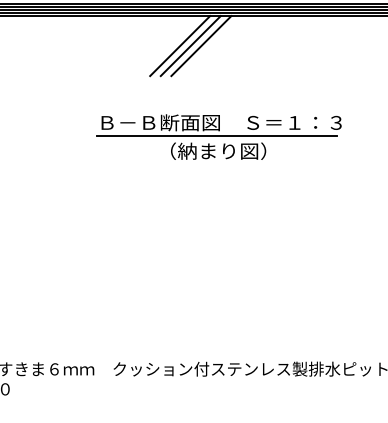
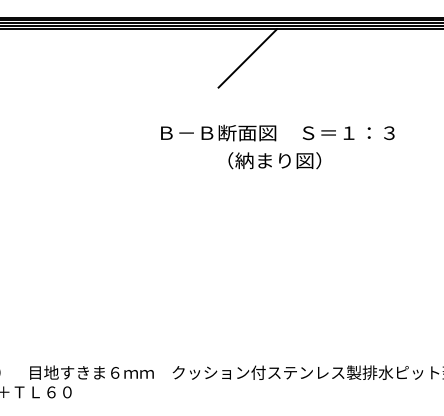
line: (180, 46) -> (237, 58), removed
line: (200, 46) -> (257, 58), removed
line: (217, 135) -> (273, 145), removed

